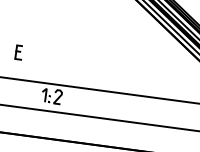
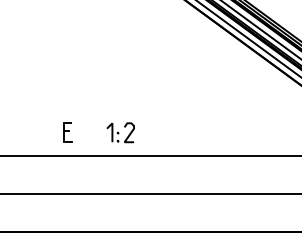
part: (18, 52) -> (67, 132), moved
part: (51, 96) -> (120, 132), moved

